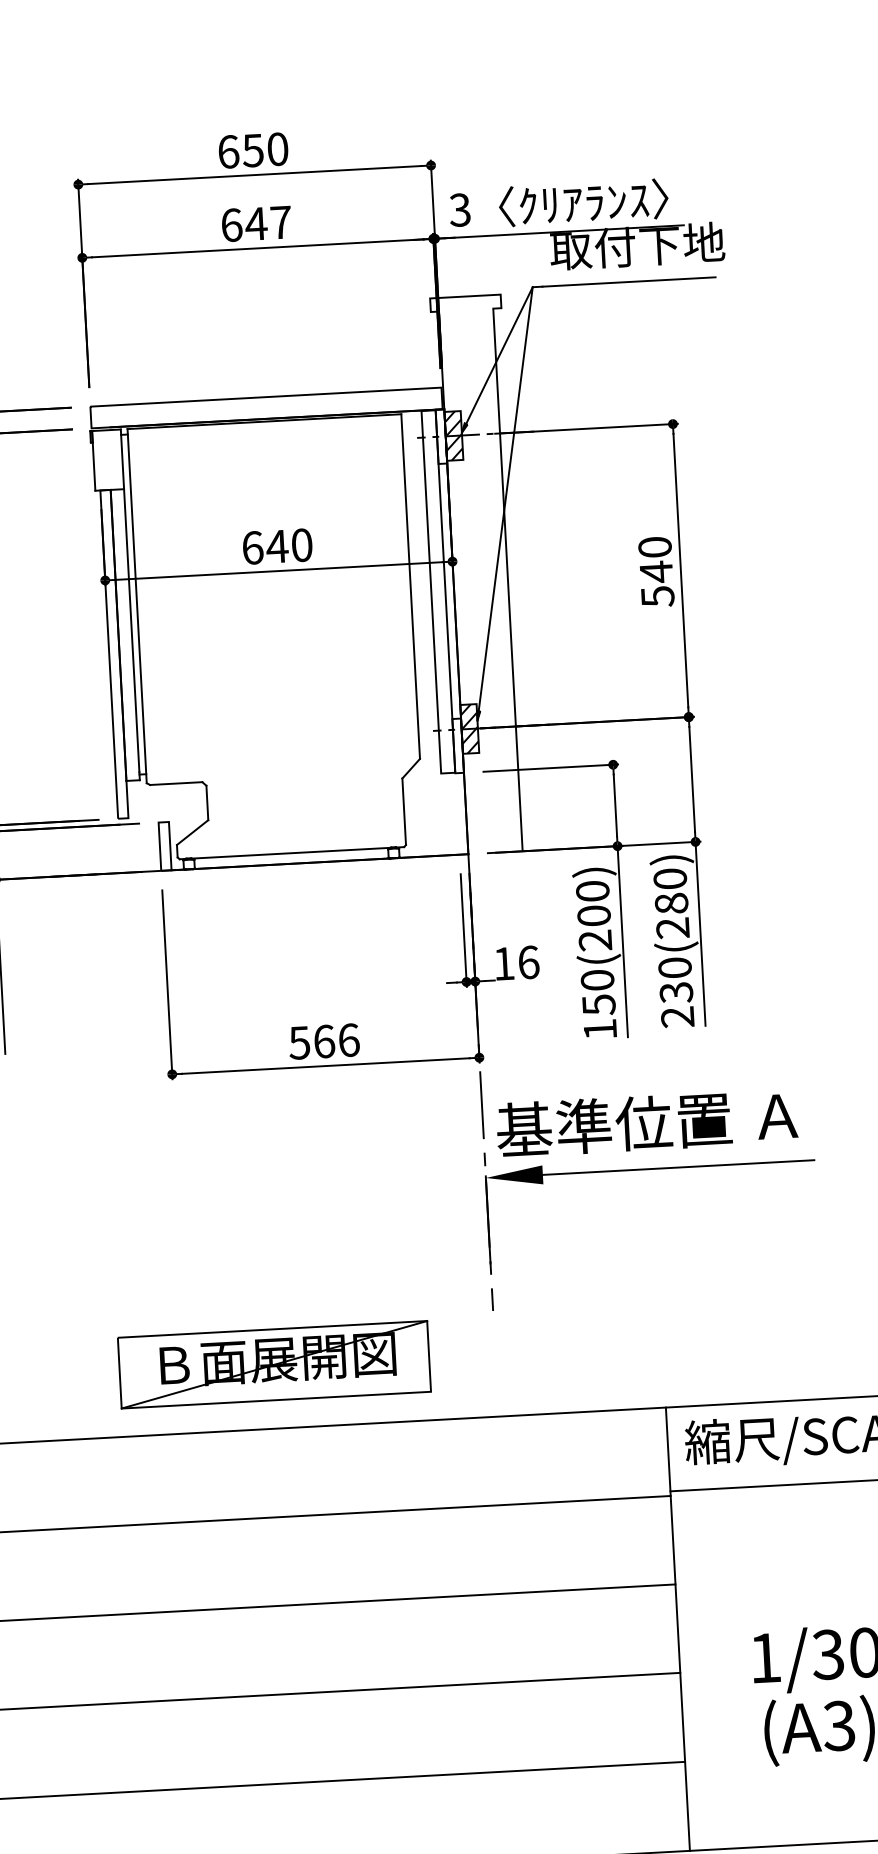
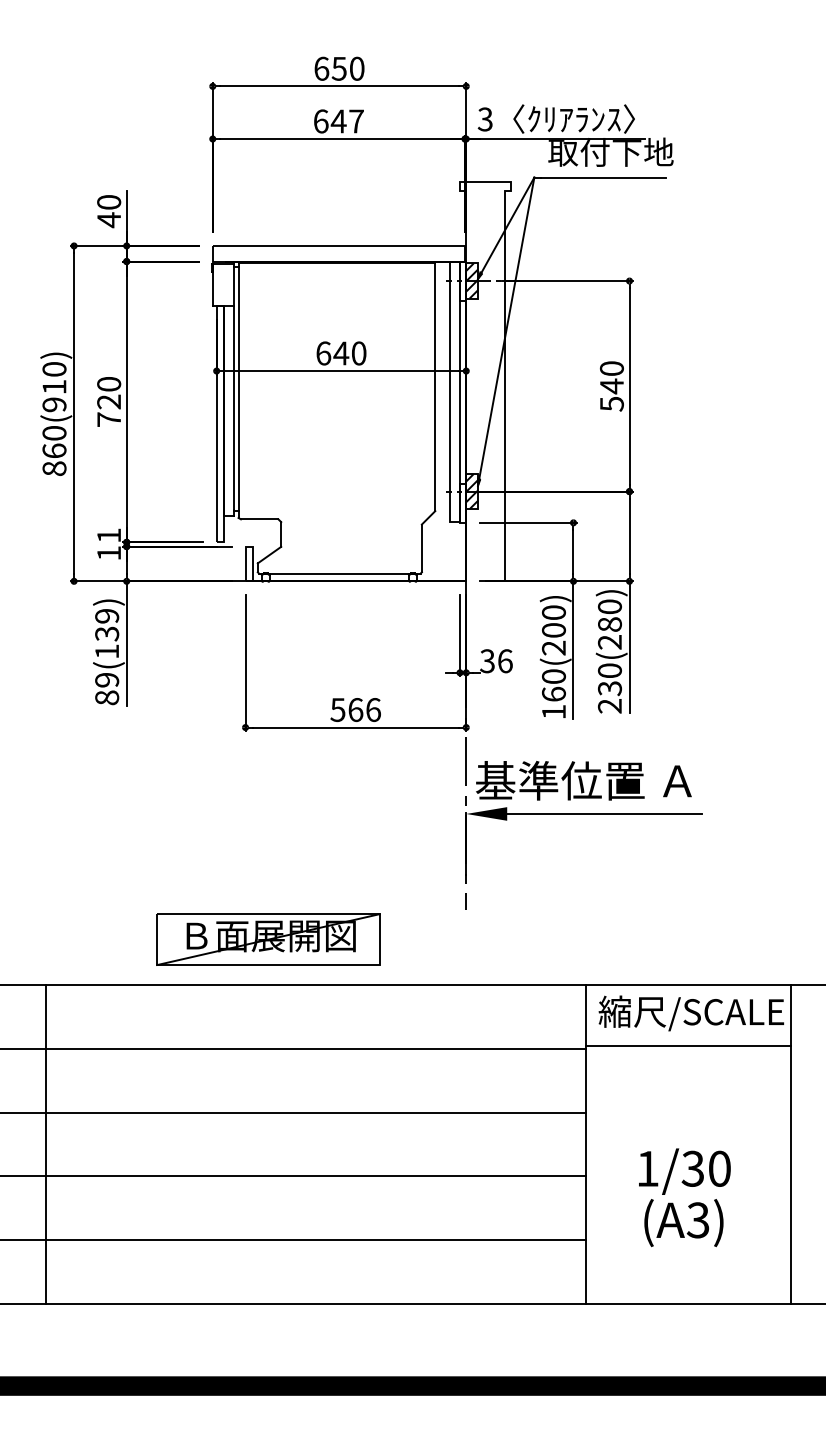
text: (503, 964) -> (487, 661), 16 -> 36
text: (598, 1003) -> (553, 693), 150(200) -> 160(200)
part: (274, 1364) -> (268, 939), moved

